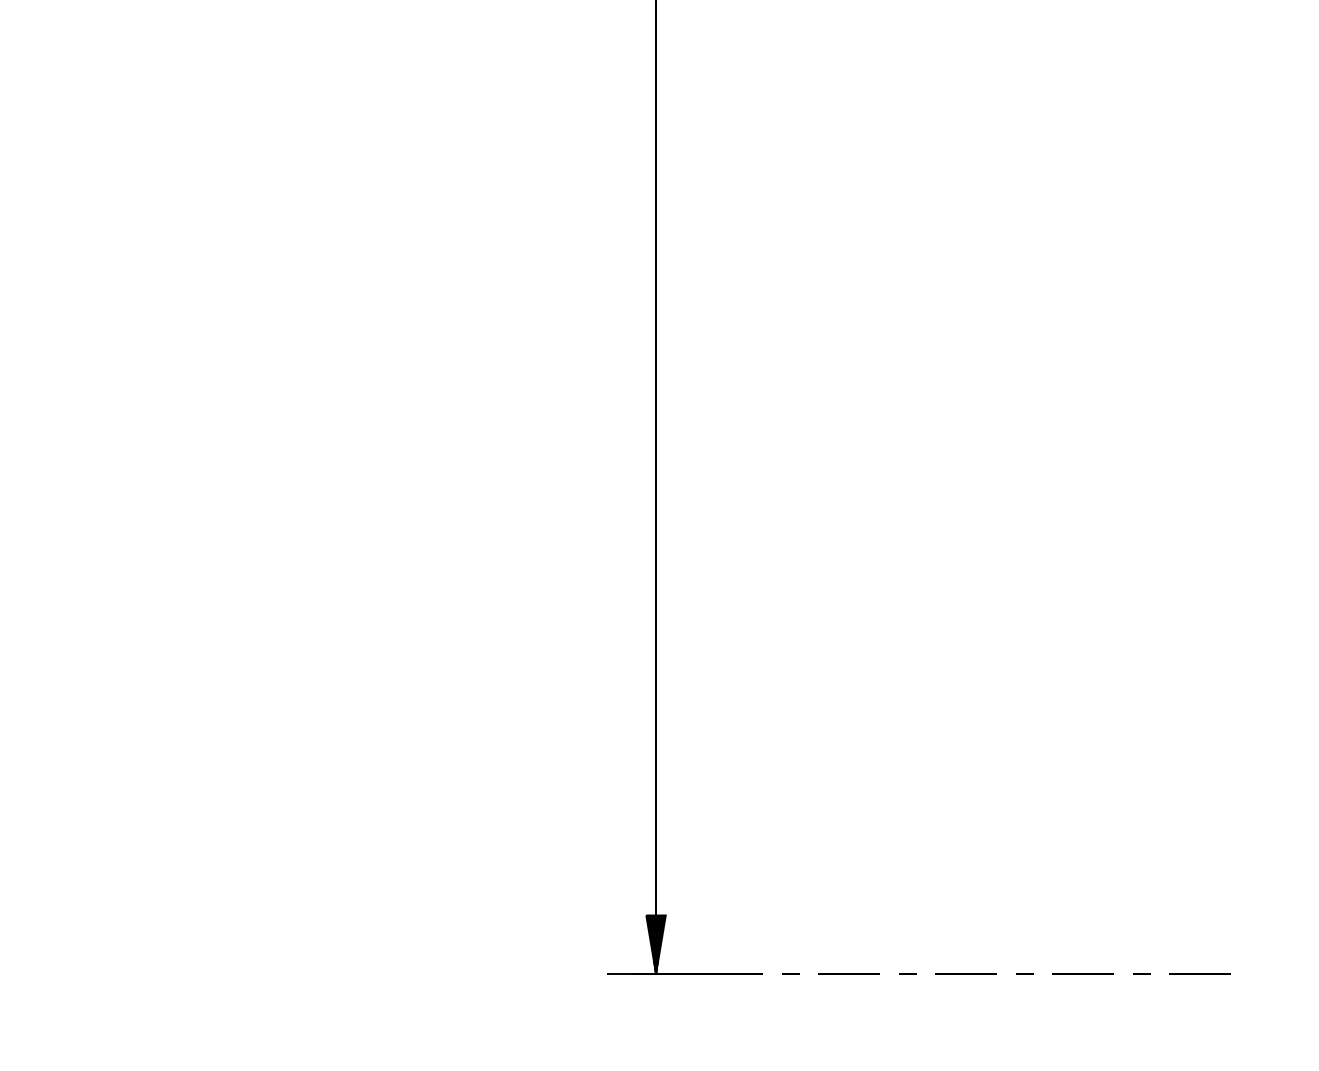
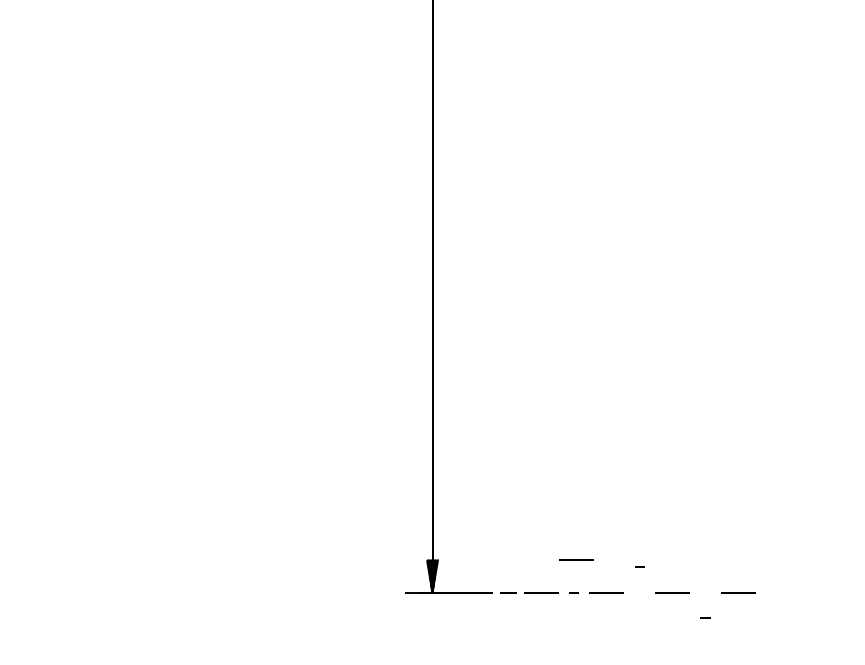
line: (912, 913) -> (576, 559), added
part: (789, 972) -> (507, 592), size x1.6
part: (1024, 972) -> (639, 566), moved
part: (1141, 972) -> (705, 617), moved

